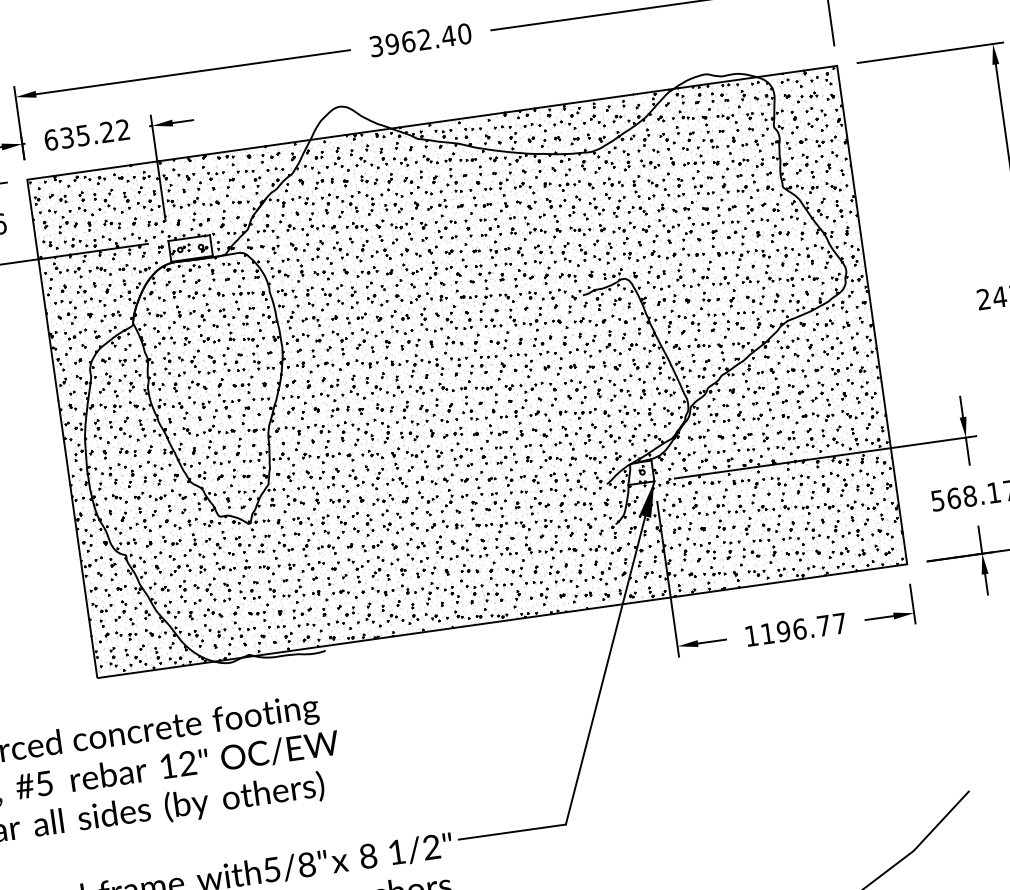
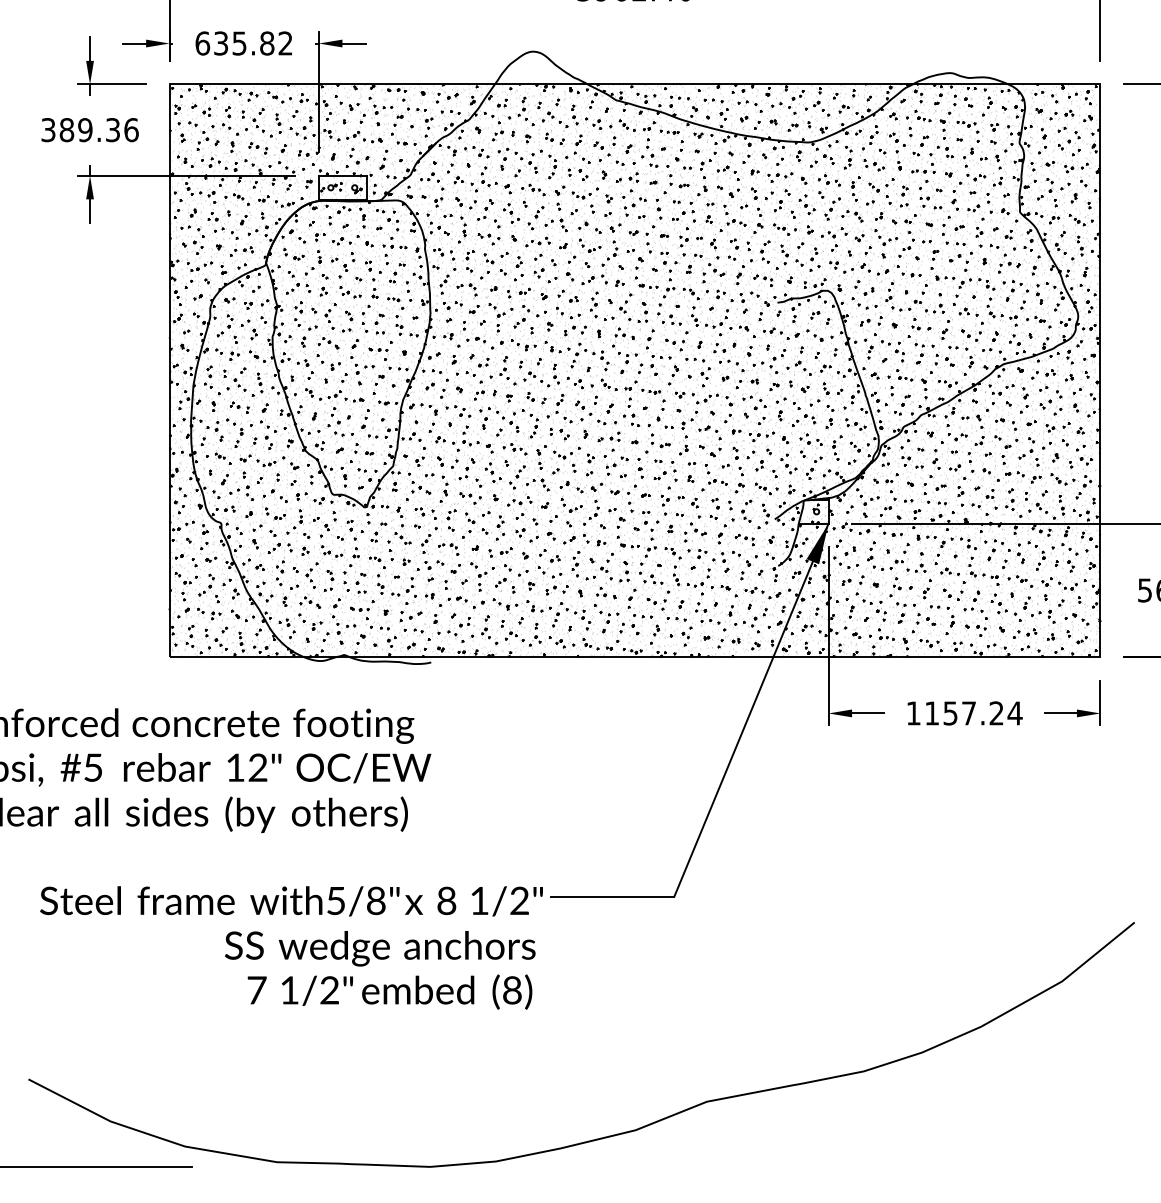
text: (107, 132) -> (267, 43), 635.22 -> 635.82
text: (811, 627) -> (982, 713), 1196.77 -> 1157.24

